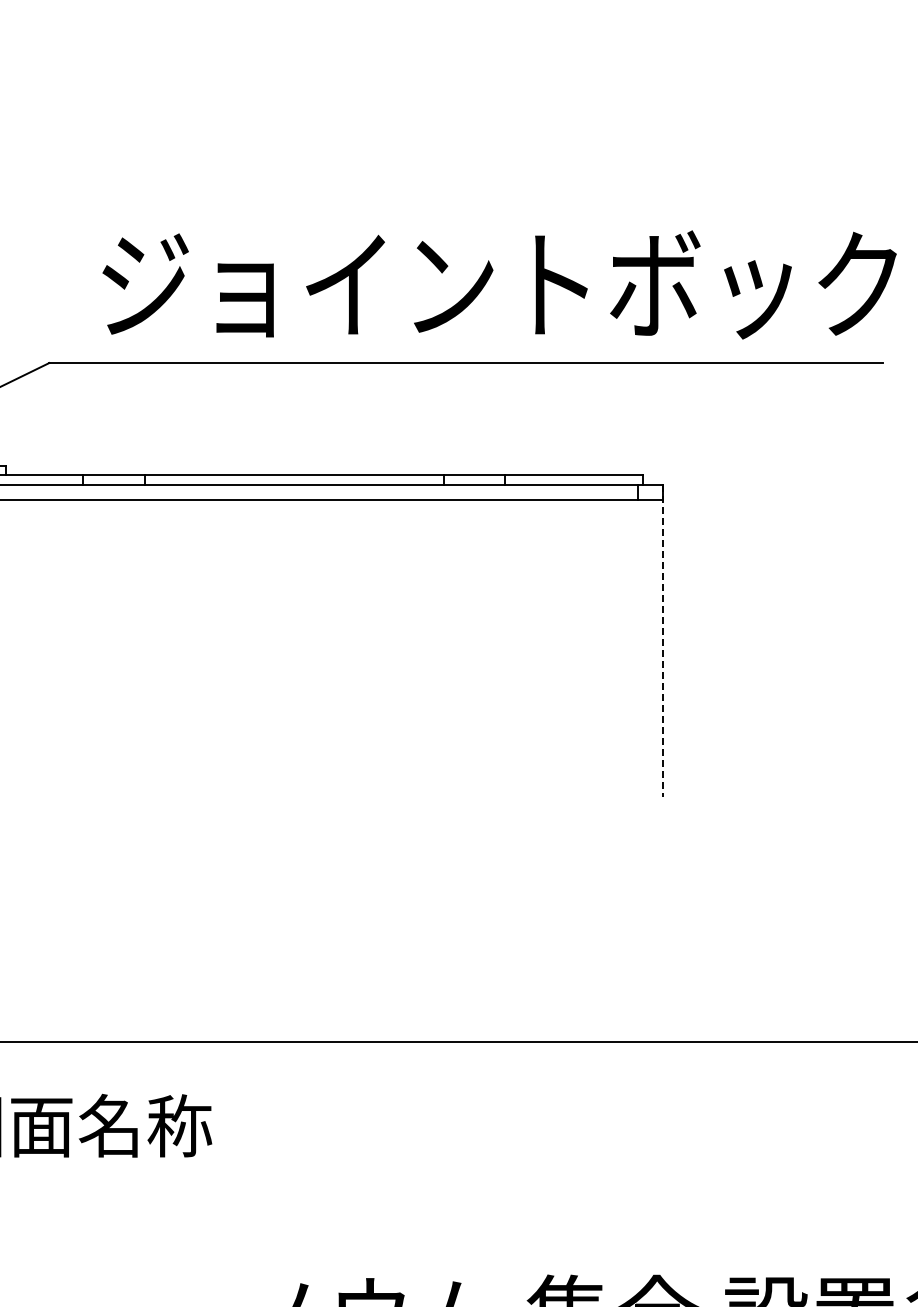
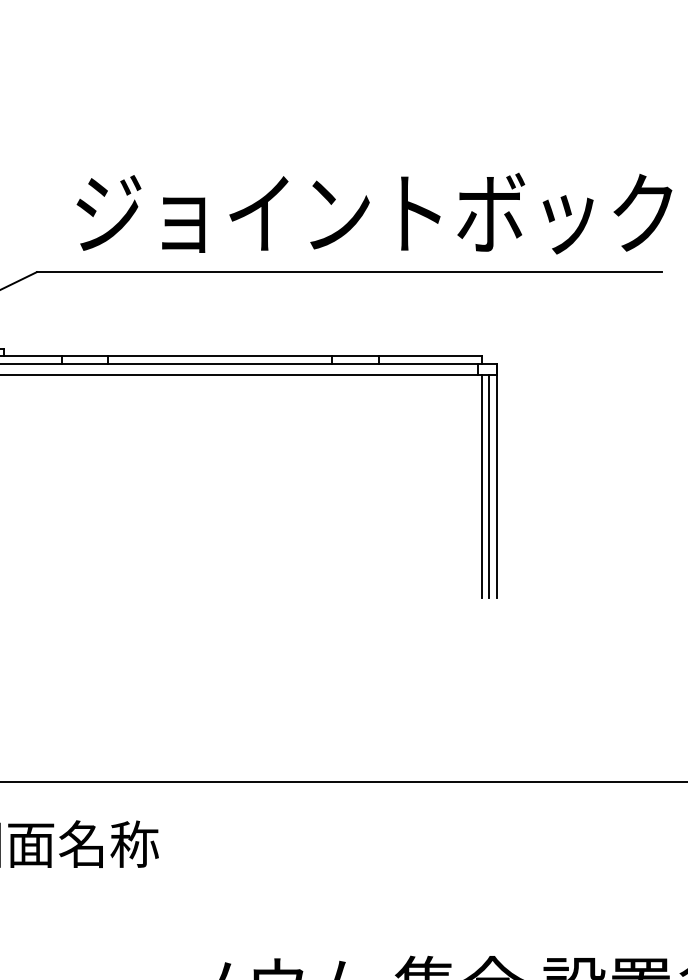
line: (662, 641) -> (496, 481), dashed -> solid
line: (642, 648) -> (481, 486), added
line: (652, 648) -> (489, 486), added

